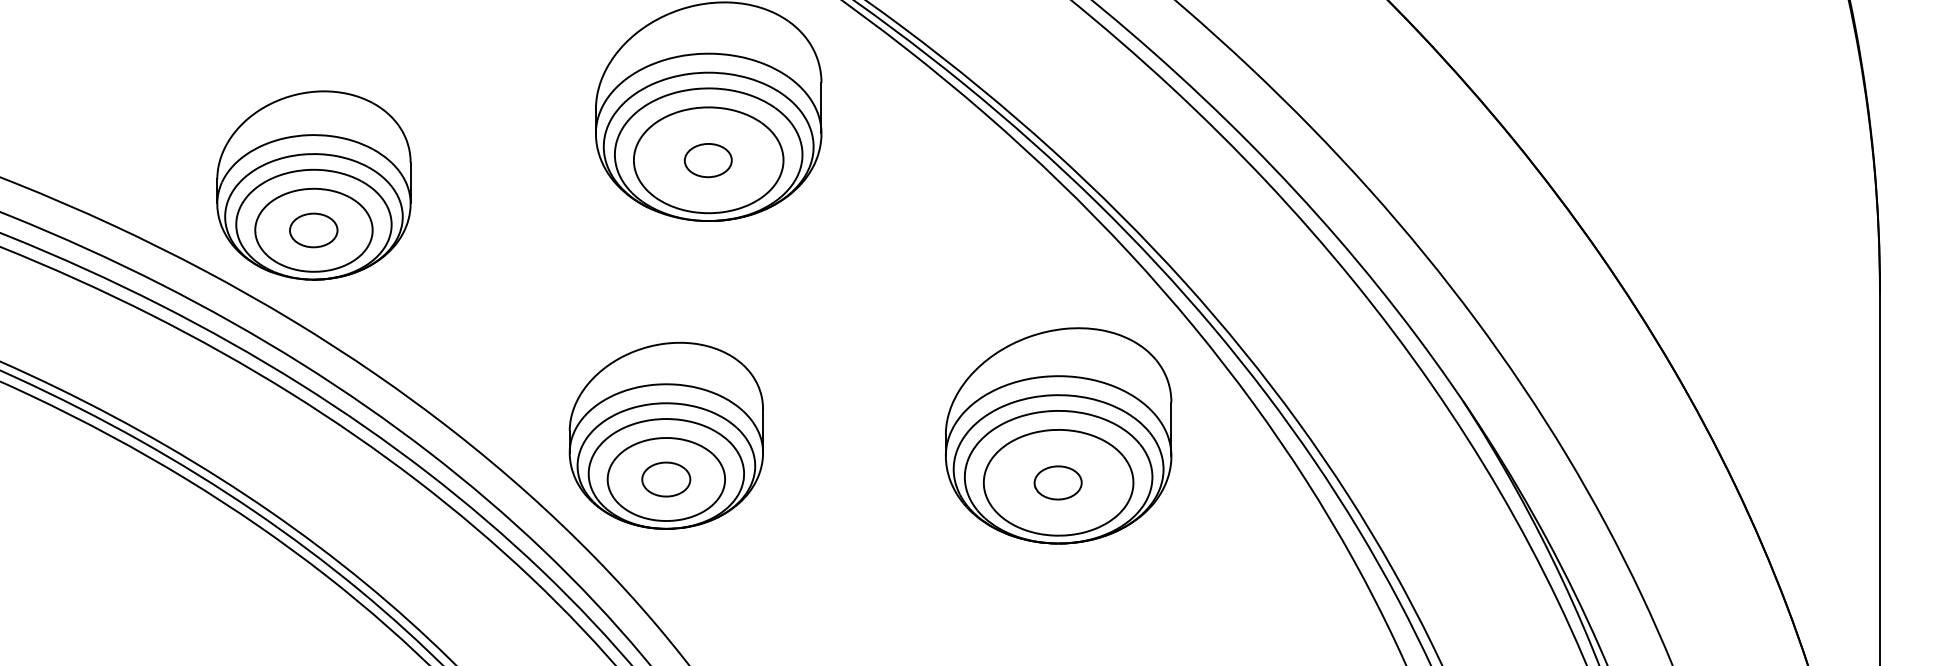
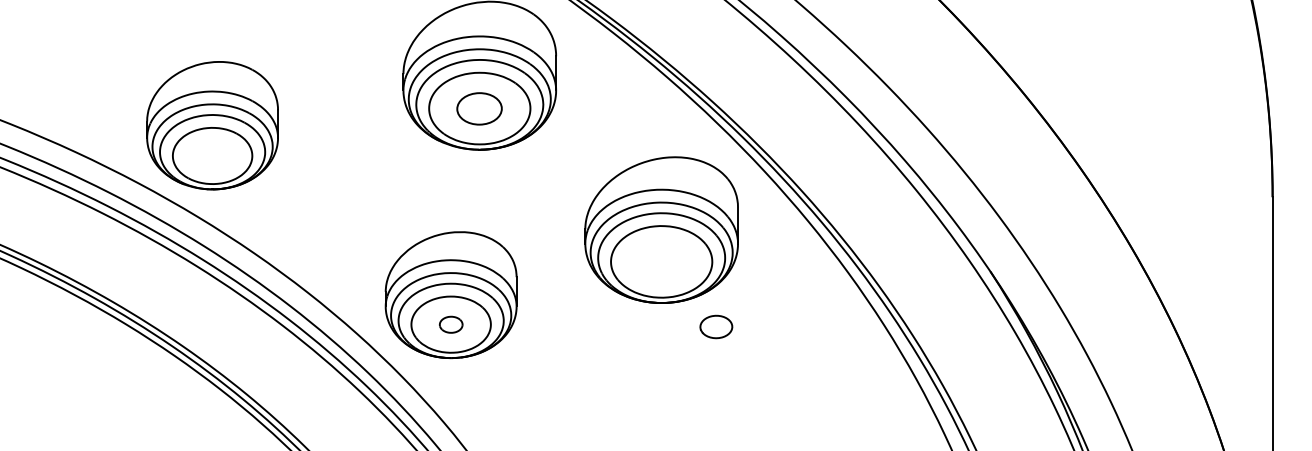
part: (708, 160) -> (479, 108), size x1.4
part: (313, 229) -> (212, 155), removed
part: (1058, 434) -> (661, 229), moved
part: (666, 479) -> (451, 324), size x0.7

